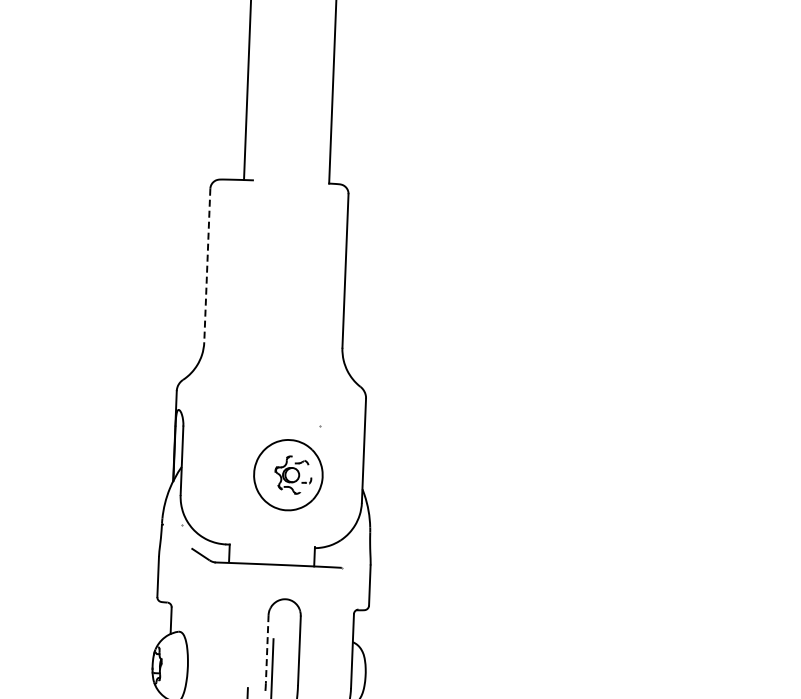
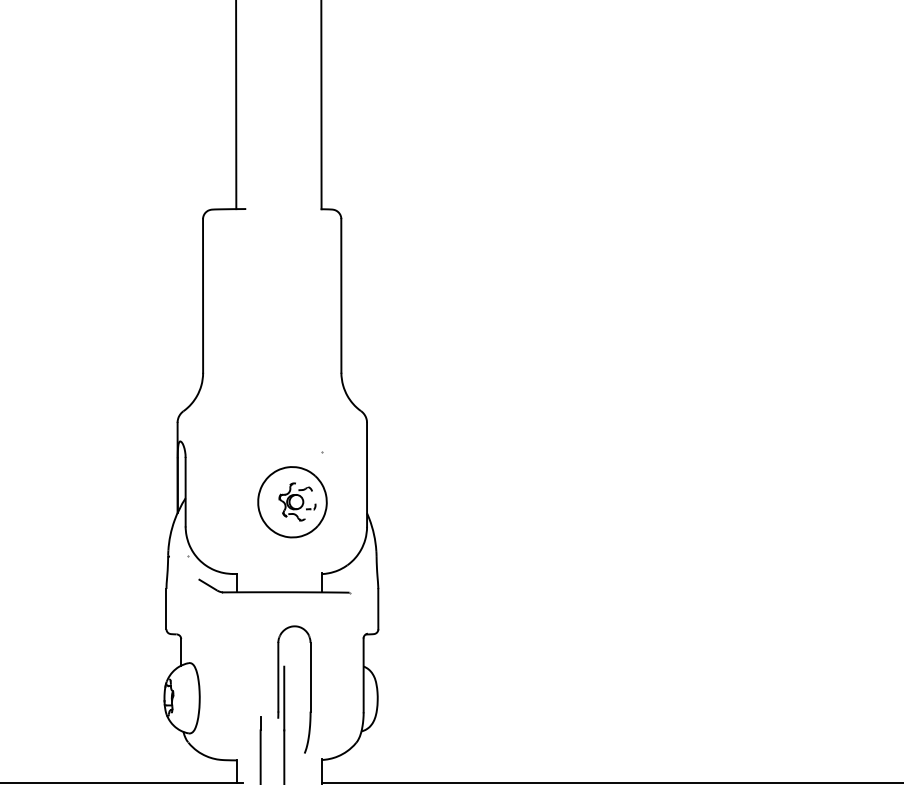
line: (207, 265) -> (203, 295), dashed -> solid
line: (267, 649) -> (278, 677), dashed -> solid

